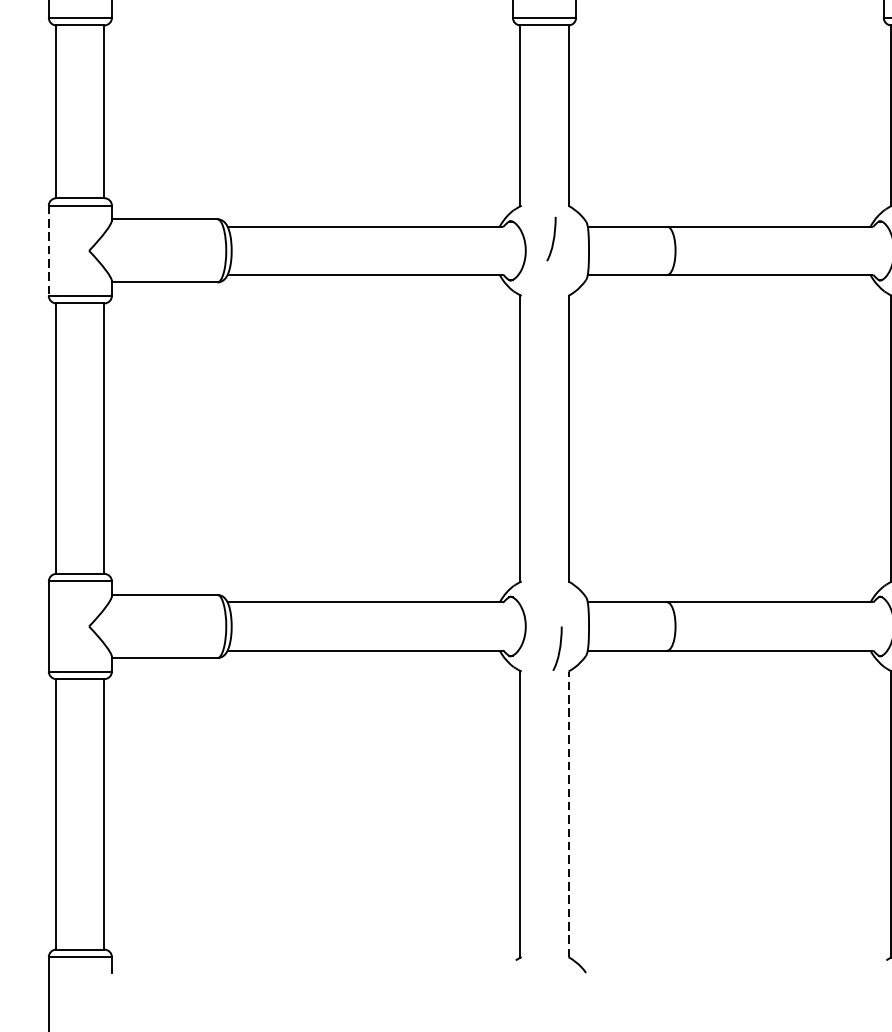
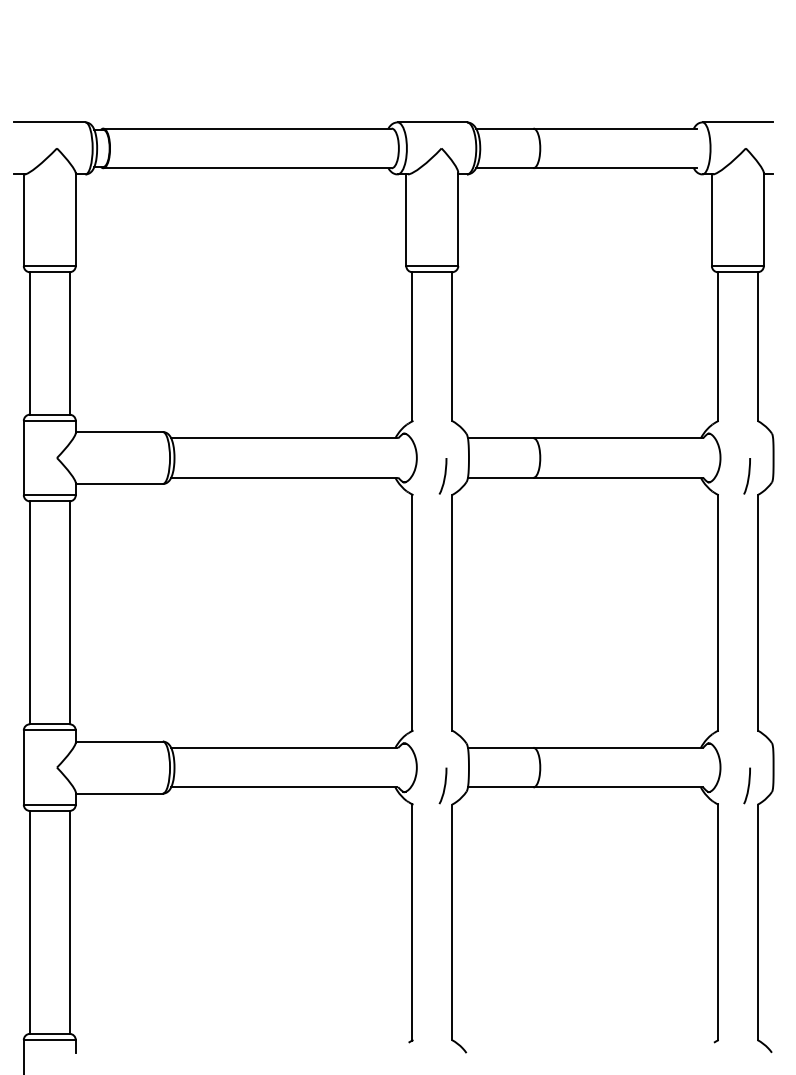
curve: (552, 240) -> (443, 477), moved
line: (48, 251) -> (23, 458), dashed -> solid
line: (569, 814) -> (452, 922), dashed -> solid

